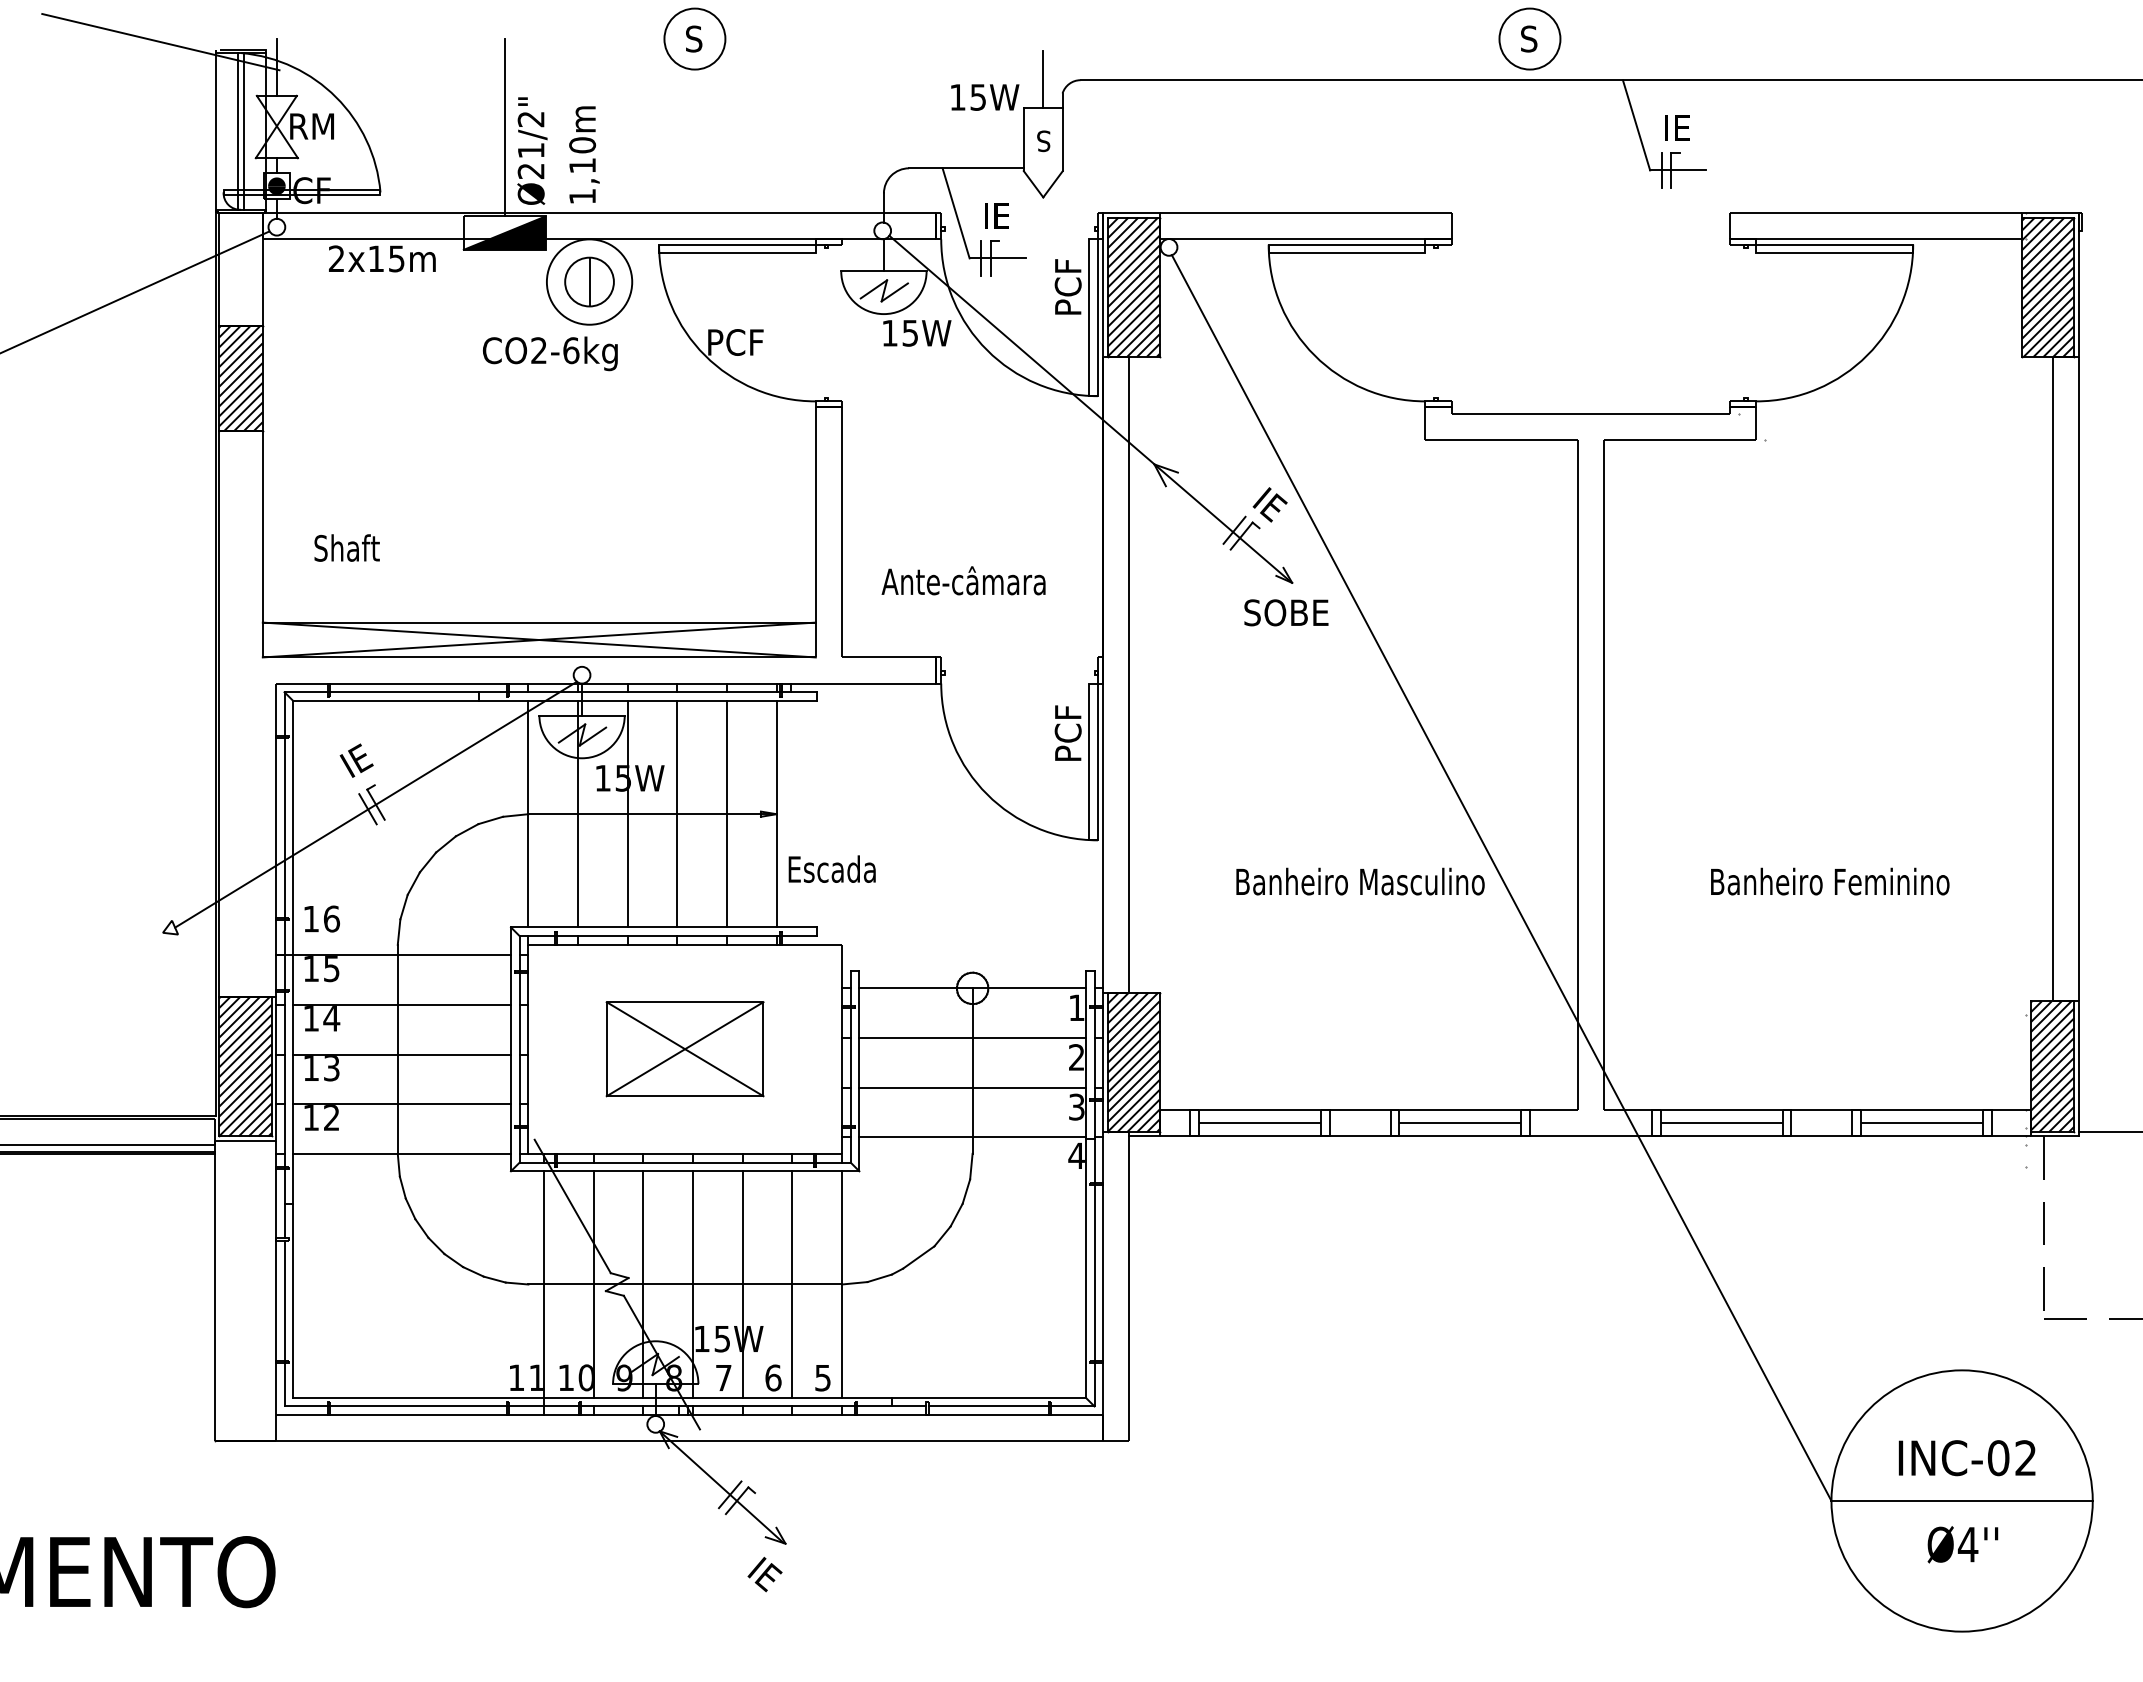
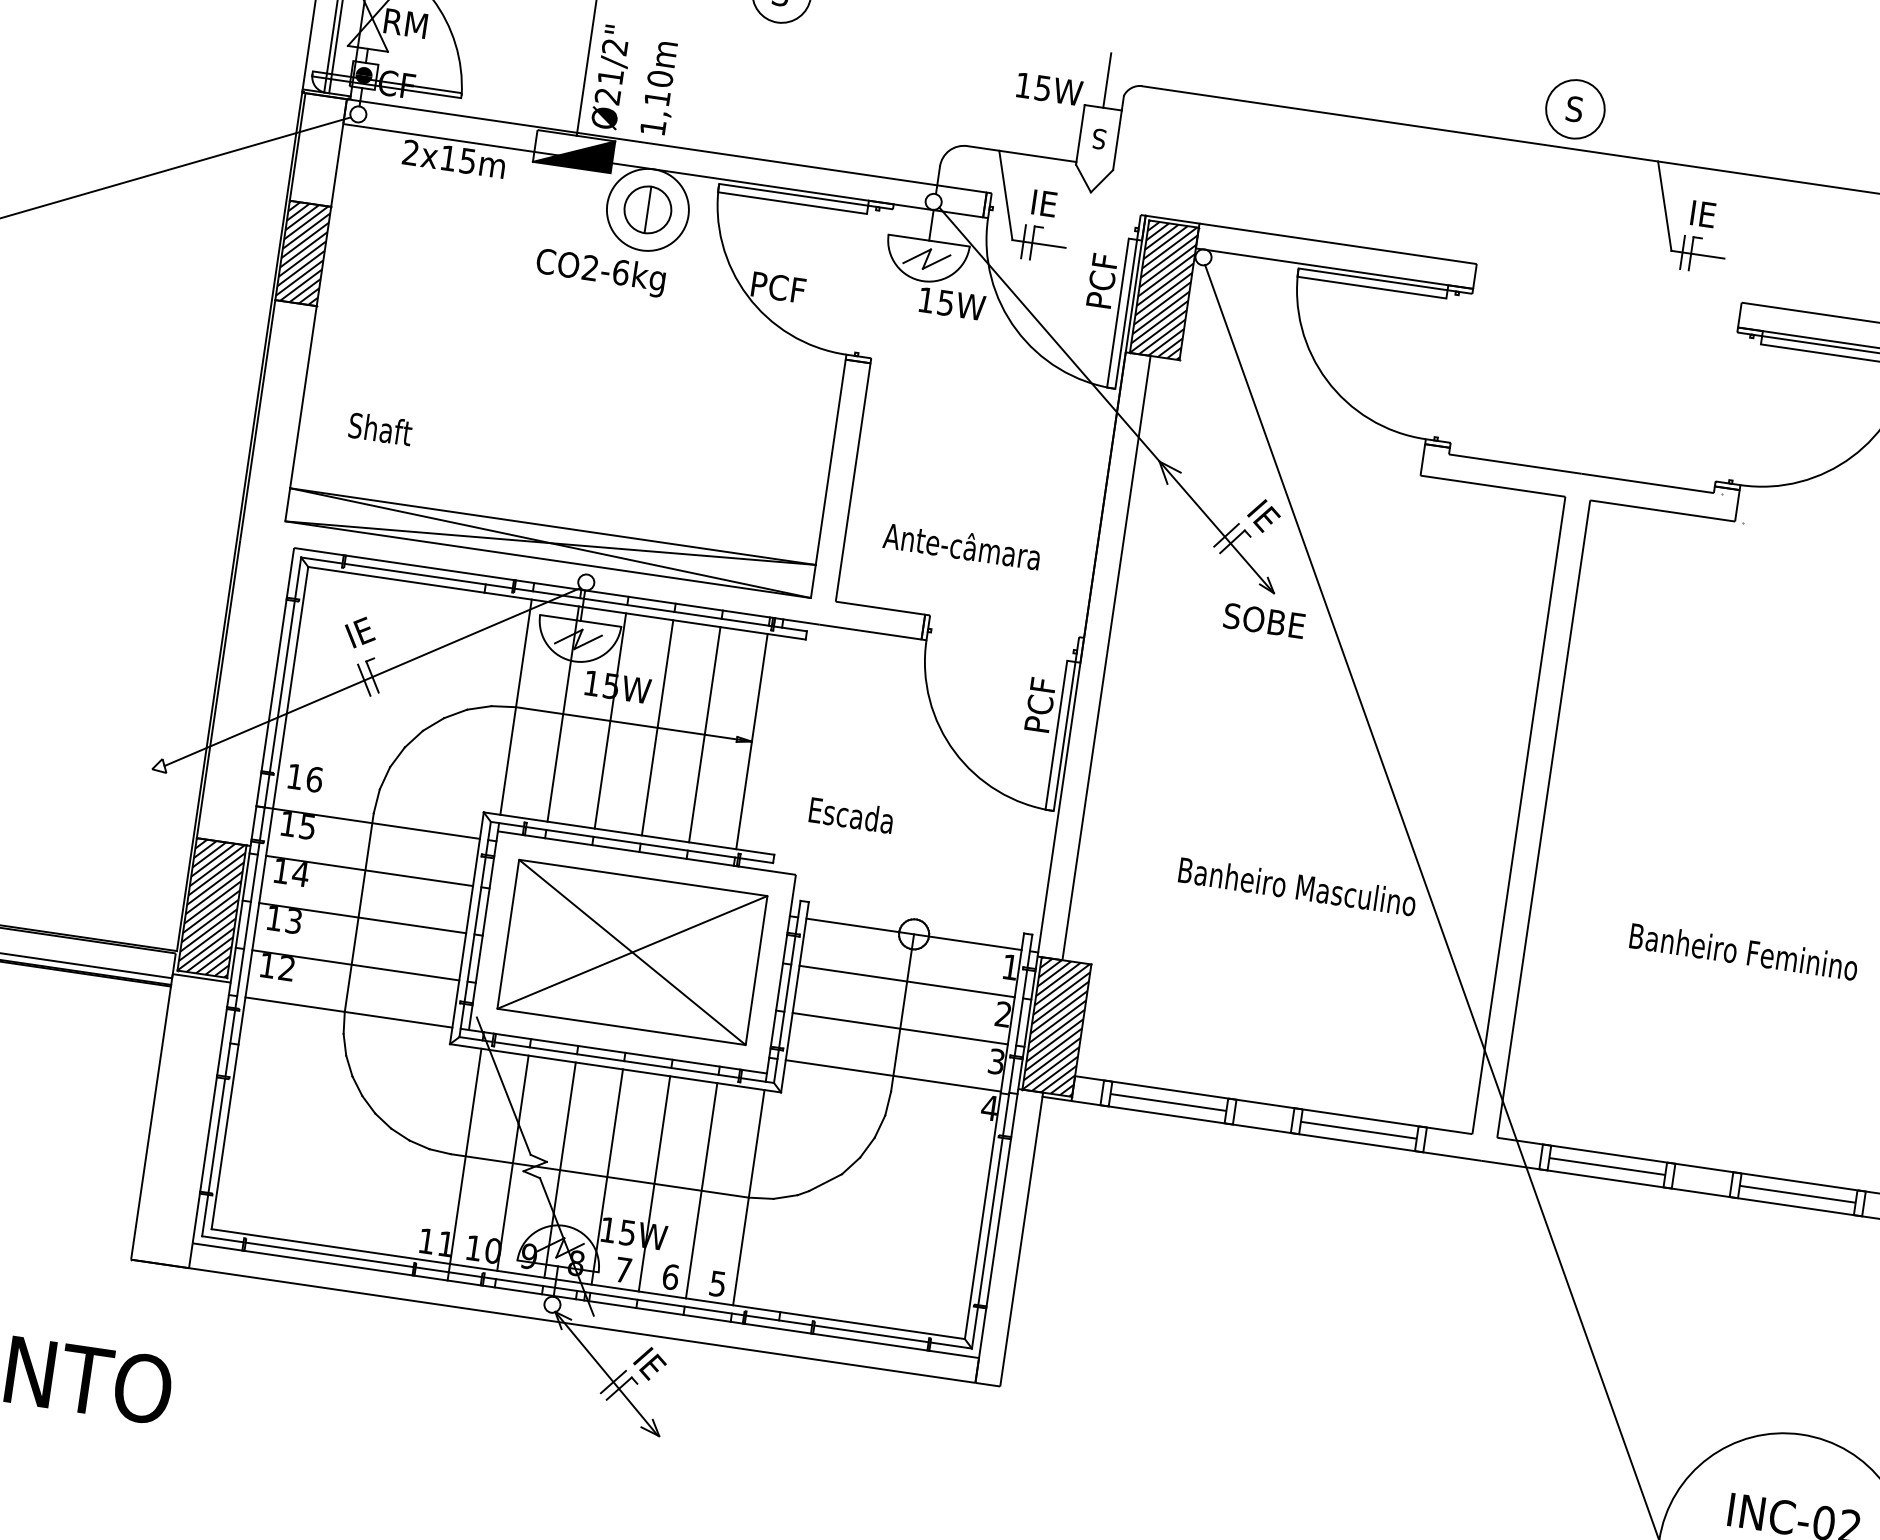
text: (831, 868) -> (850, 814), moved
part: (684, 1048) -> (631, 951), size x1.67
text: (764, 1574) -> (649, 1363), moved

